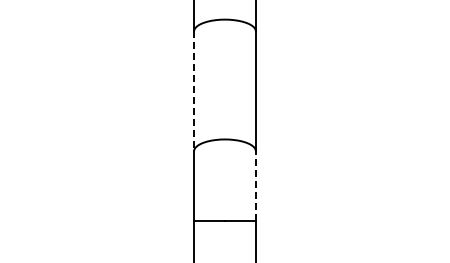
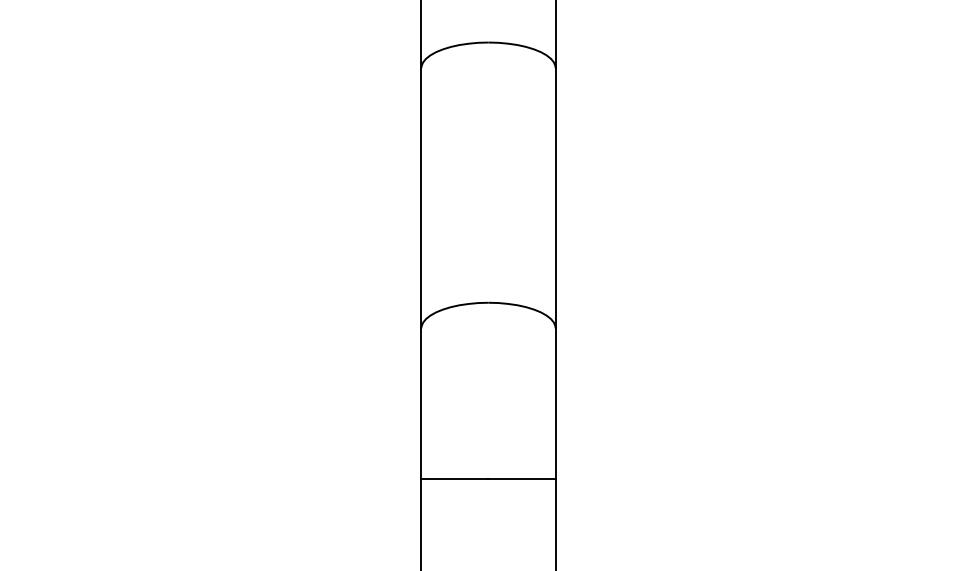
line: (194, 91) -> (422, 198), dashed -> solid
line: (255, 186) -> (554, 404), dashed -> solid

